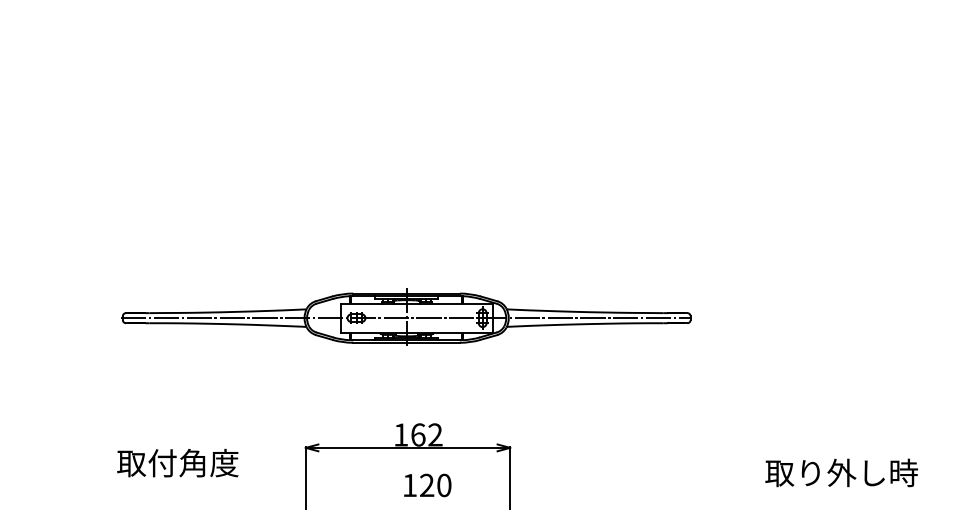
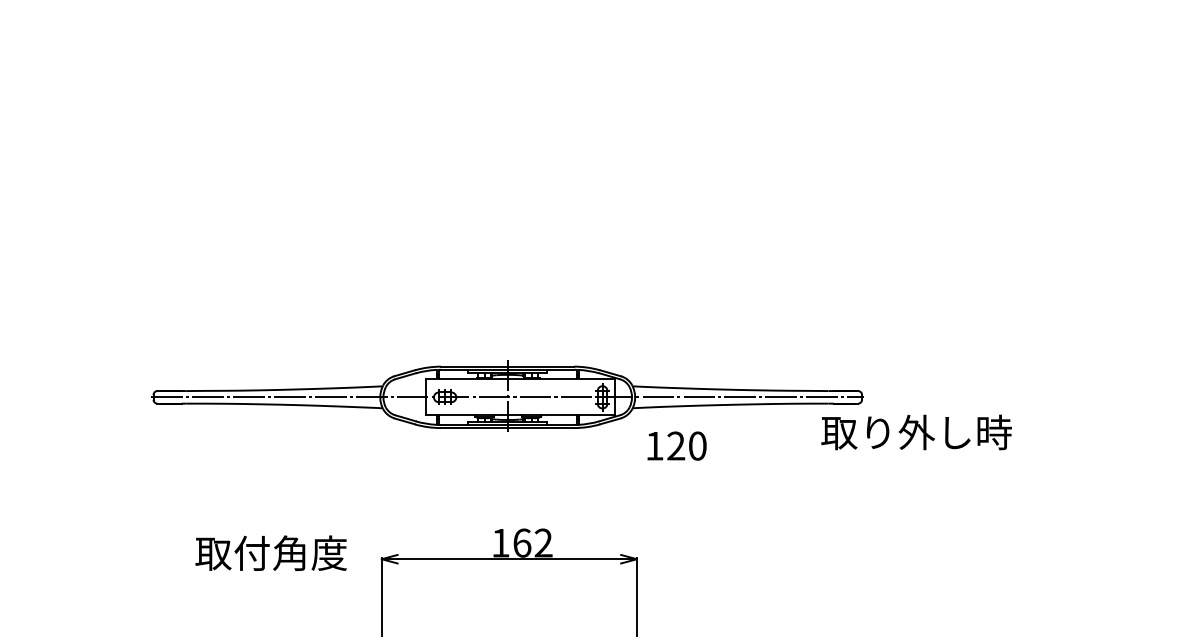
text: (177, 462) -> (270, 552), moved
text: (841, 472) -> (916, 432), moved
text: (427, 484) -> (676, 445), moved

